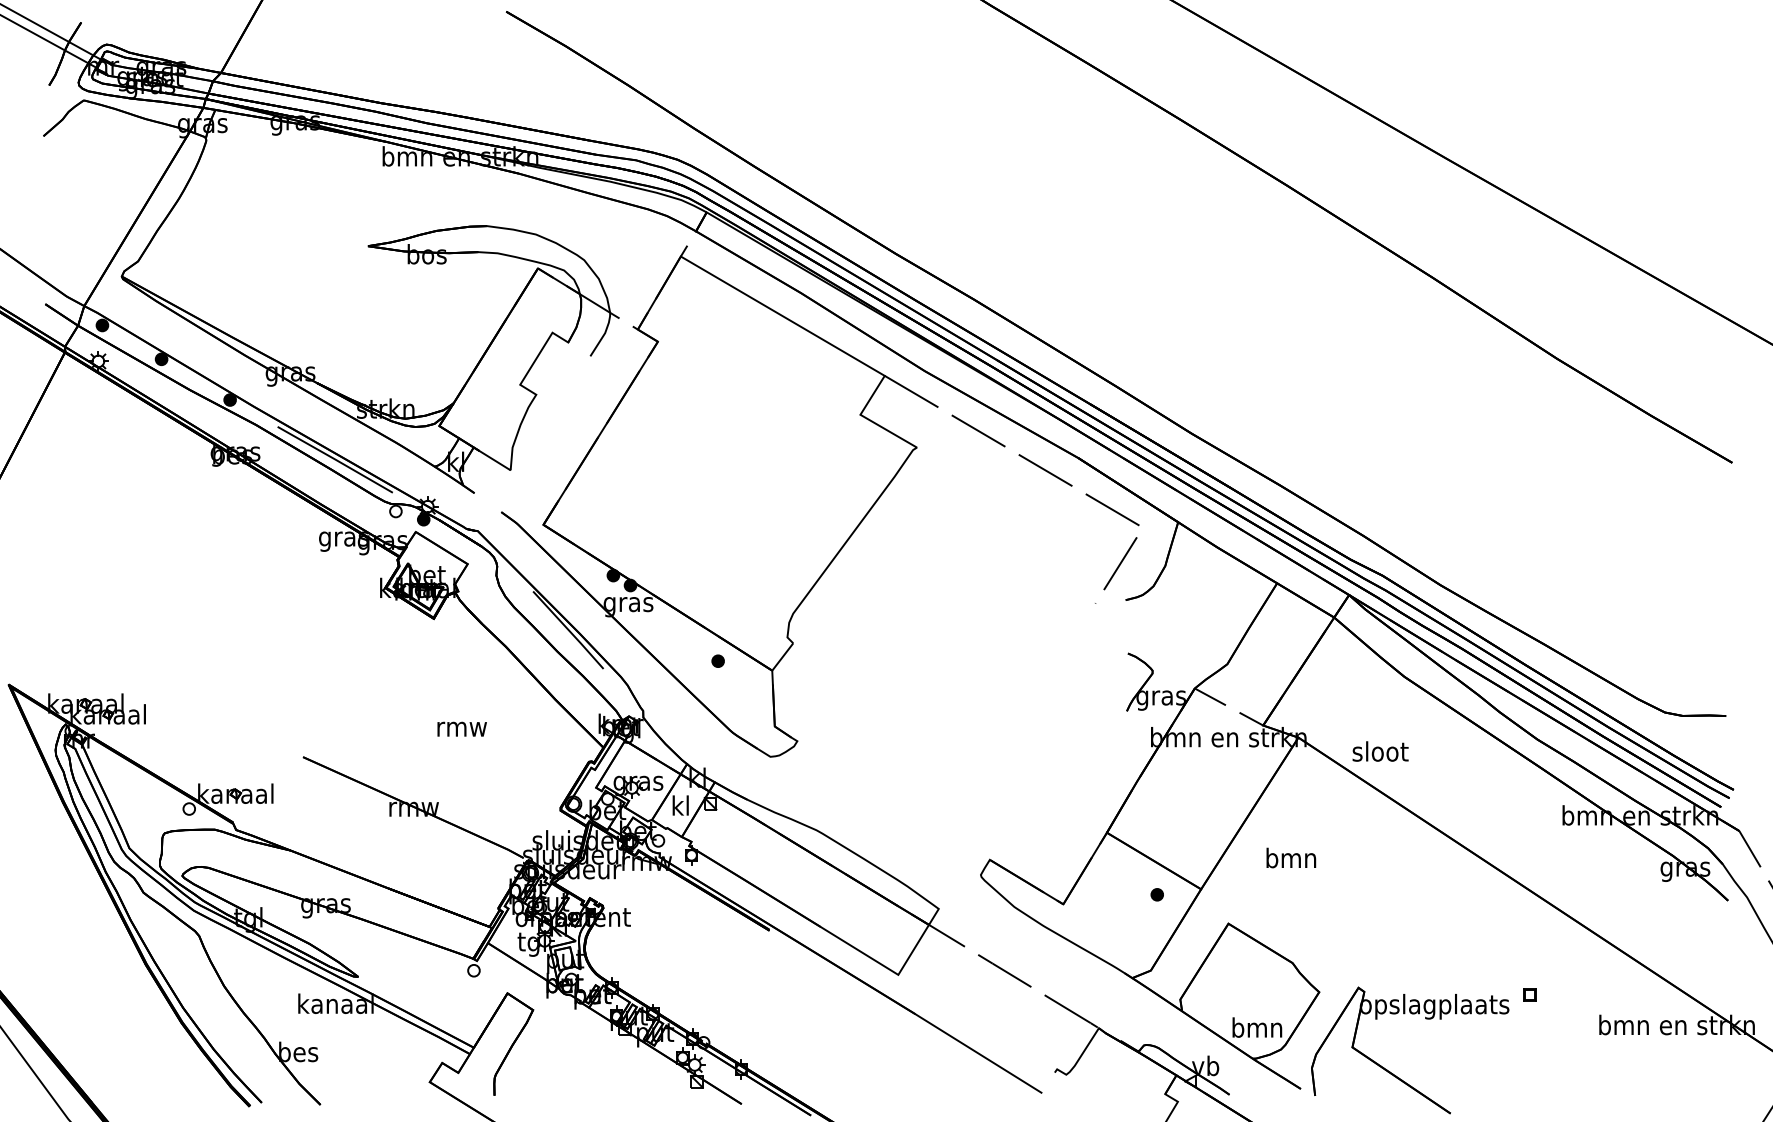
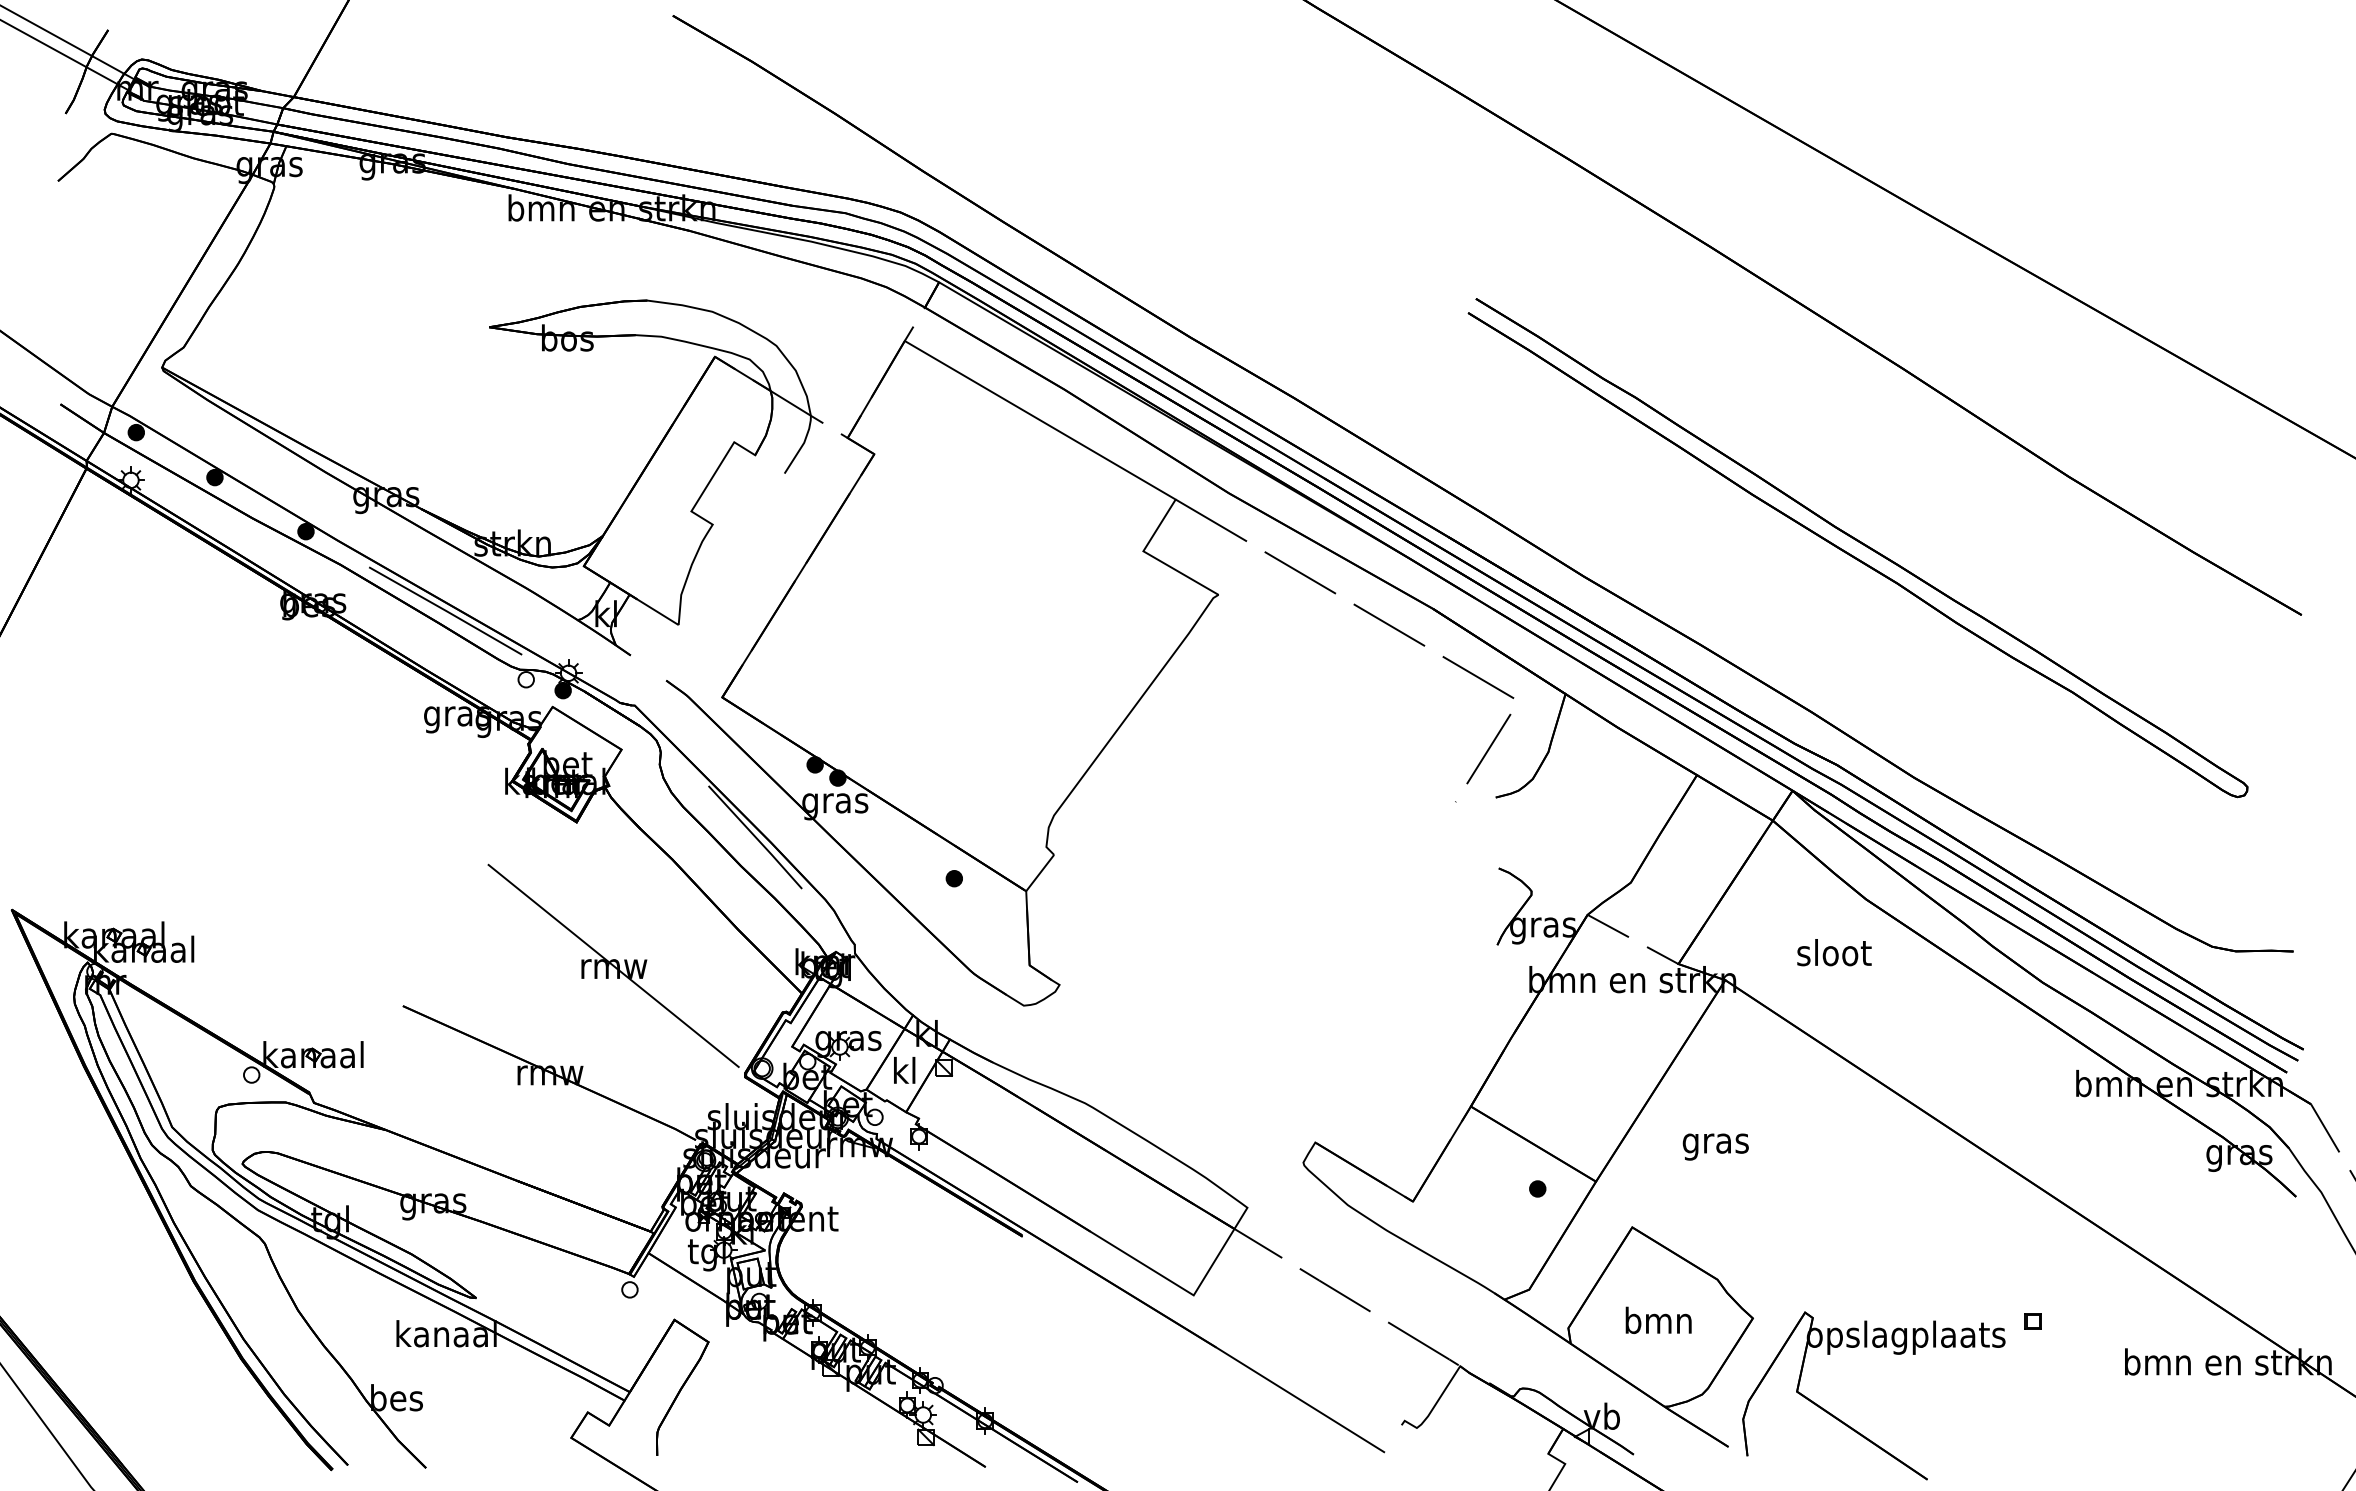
part: (1397, 412) -> (1857, 548), added
line: (461, 726) -> (613, 965), added
text: (1380, 751) -> (1834, 952), moved
text: (1291, 860) -> (1715, 1143), bmn -> gras
text: (1257, 1026) -> (1658, 1319), moved

